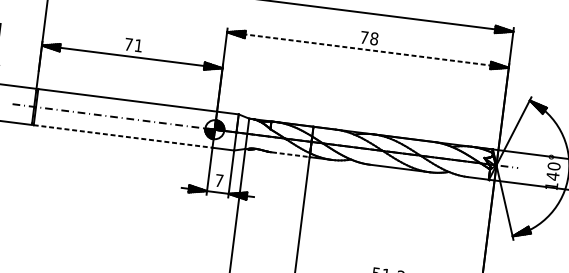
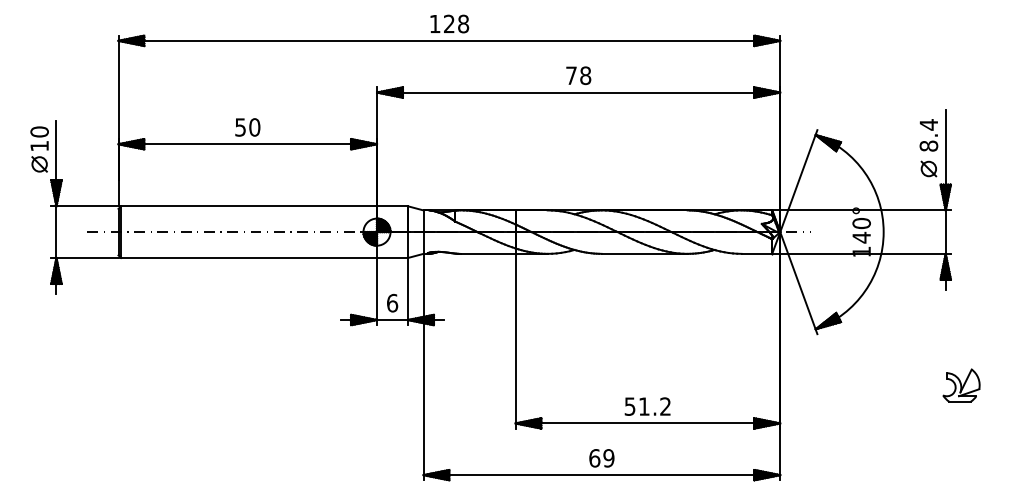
text: (133, 45) -> (247, 127), 71 -> 50
line: (367, 49) -> (578, 92), dashed -> solid
line: (123, 136) -> (249, 258), dashed -> solid
line: (290, 154) -> (488, 253), dashed -> solid
text: (219, 180) -> (392, 302), 7 -> 6

